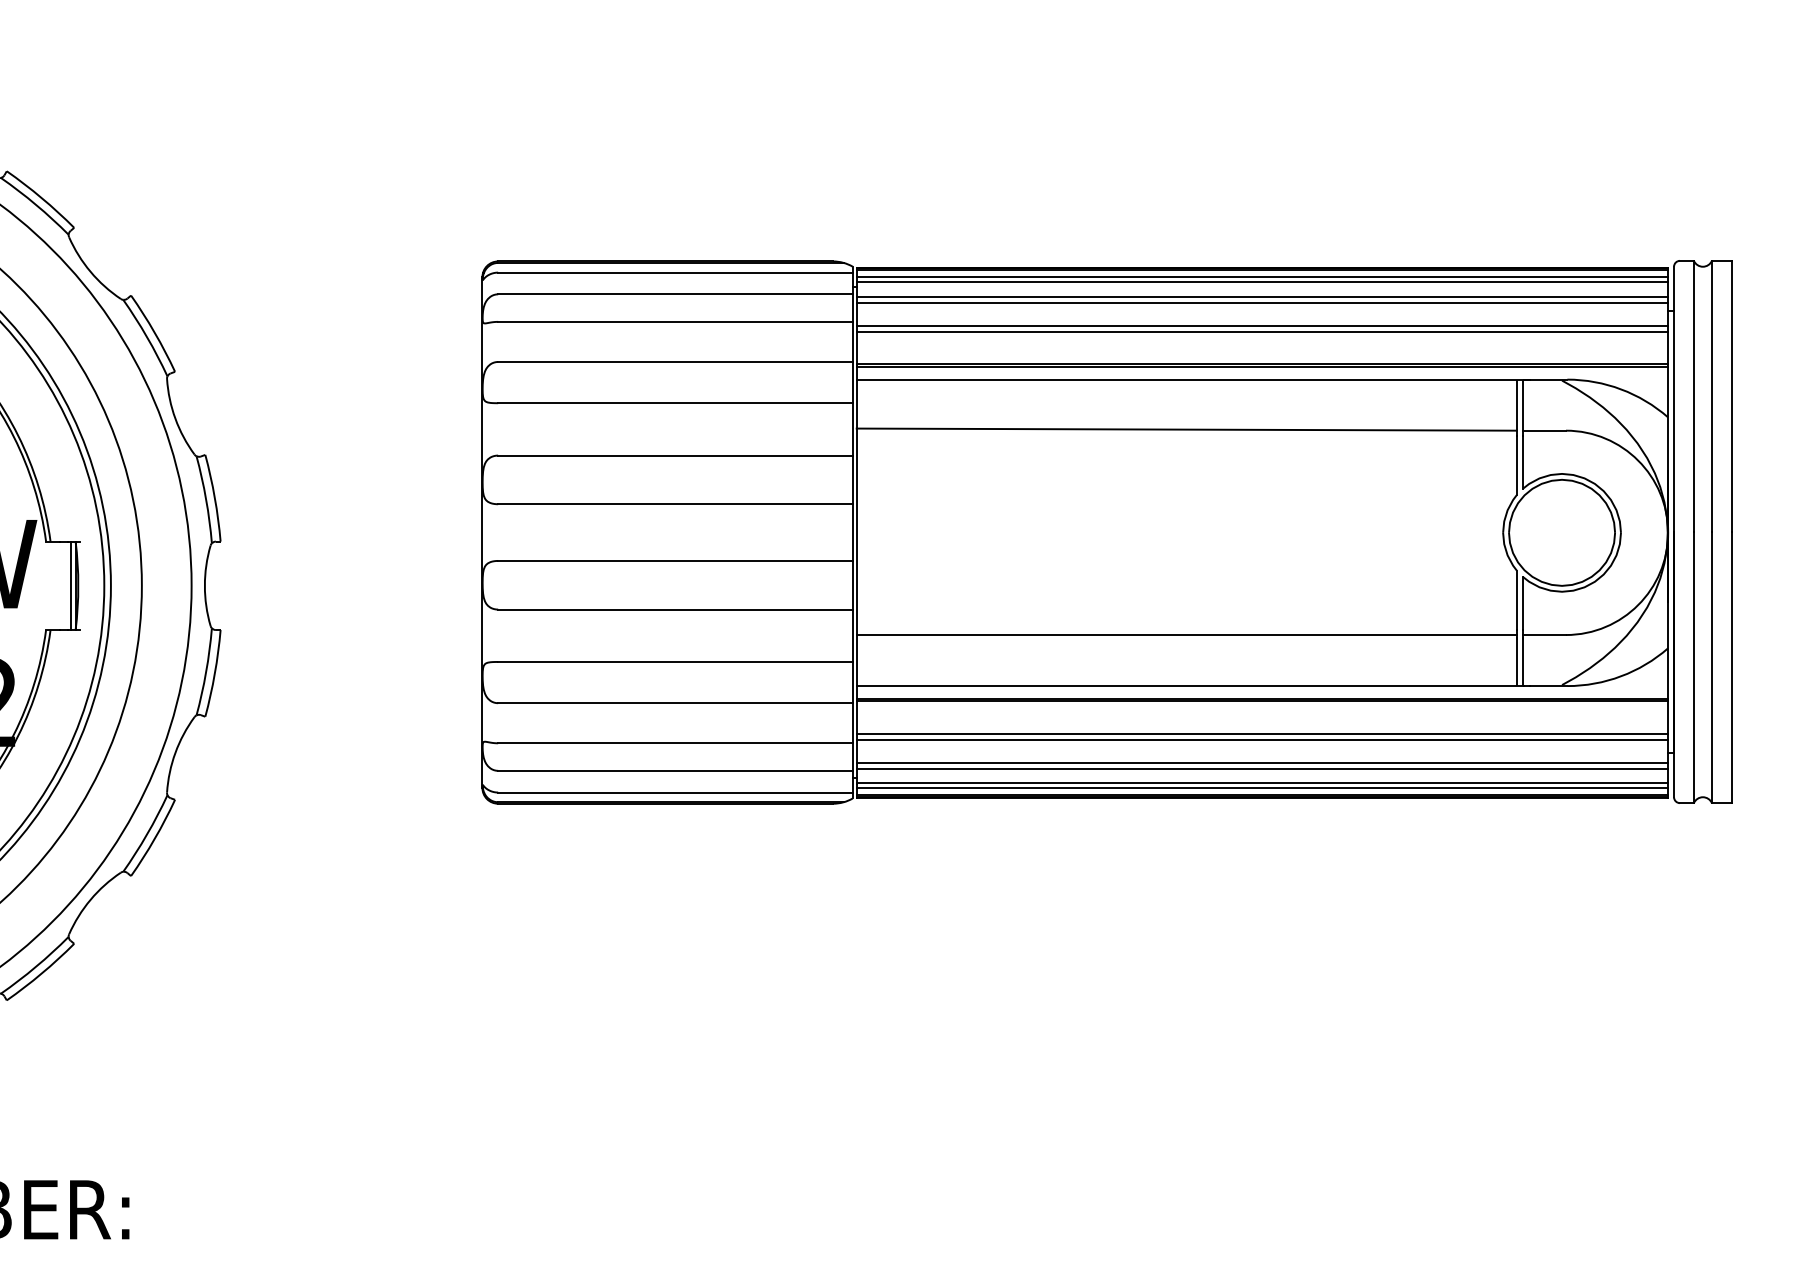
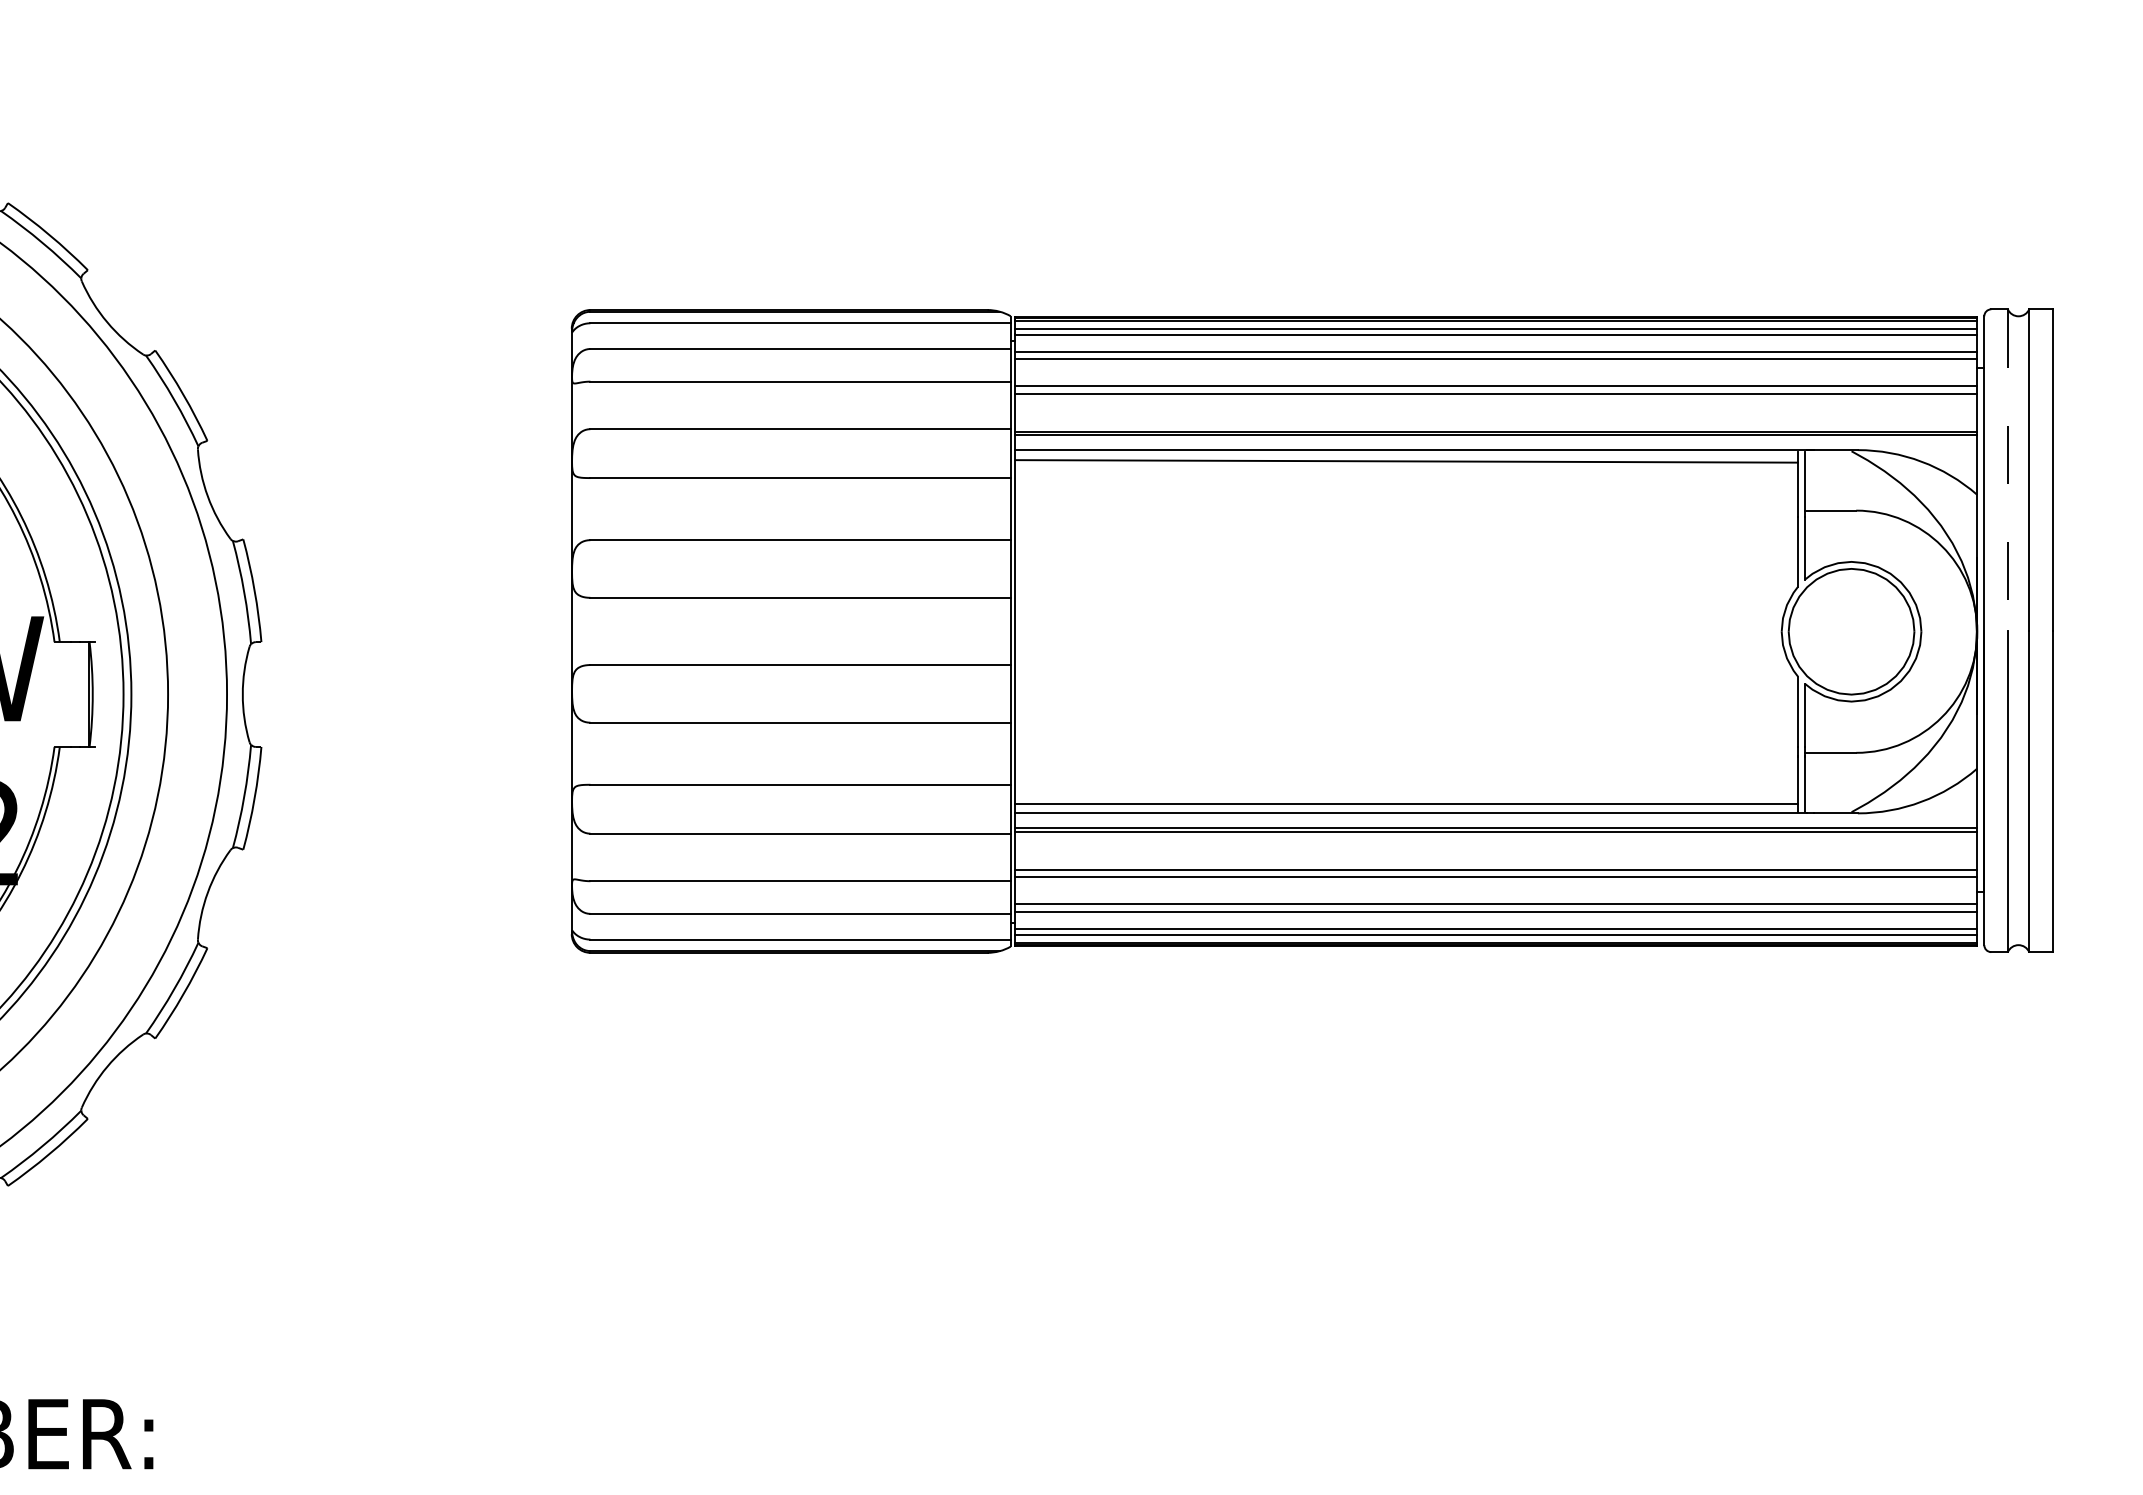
line: (1693, 396) -> (2007, 470), solid -> dashed
line: (1186, 429) -> (1406, 461), moved
line: (71, 585) -> (84, 694), removed
line: (1186, 634) -> (1406, 803), moved

